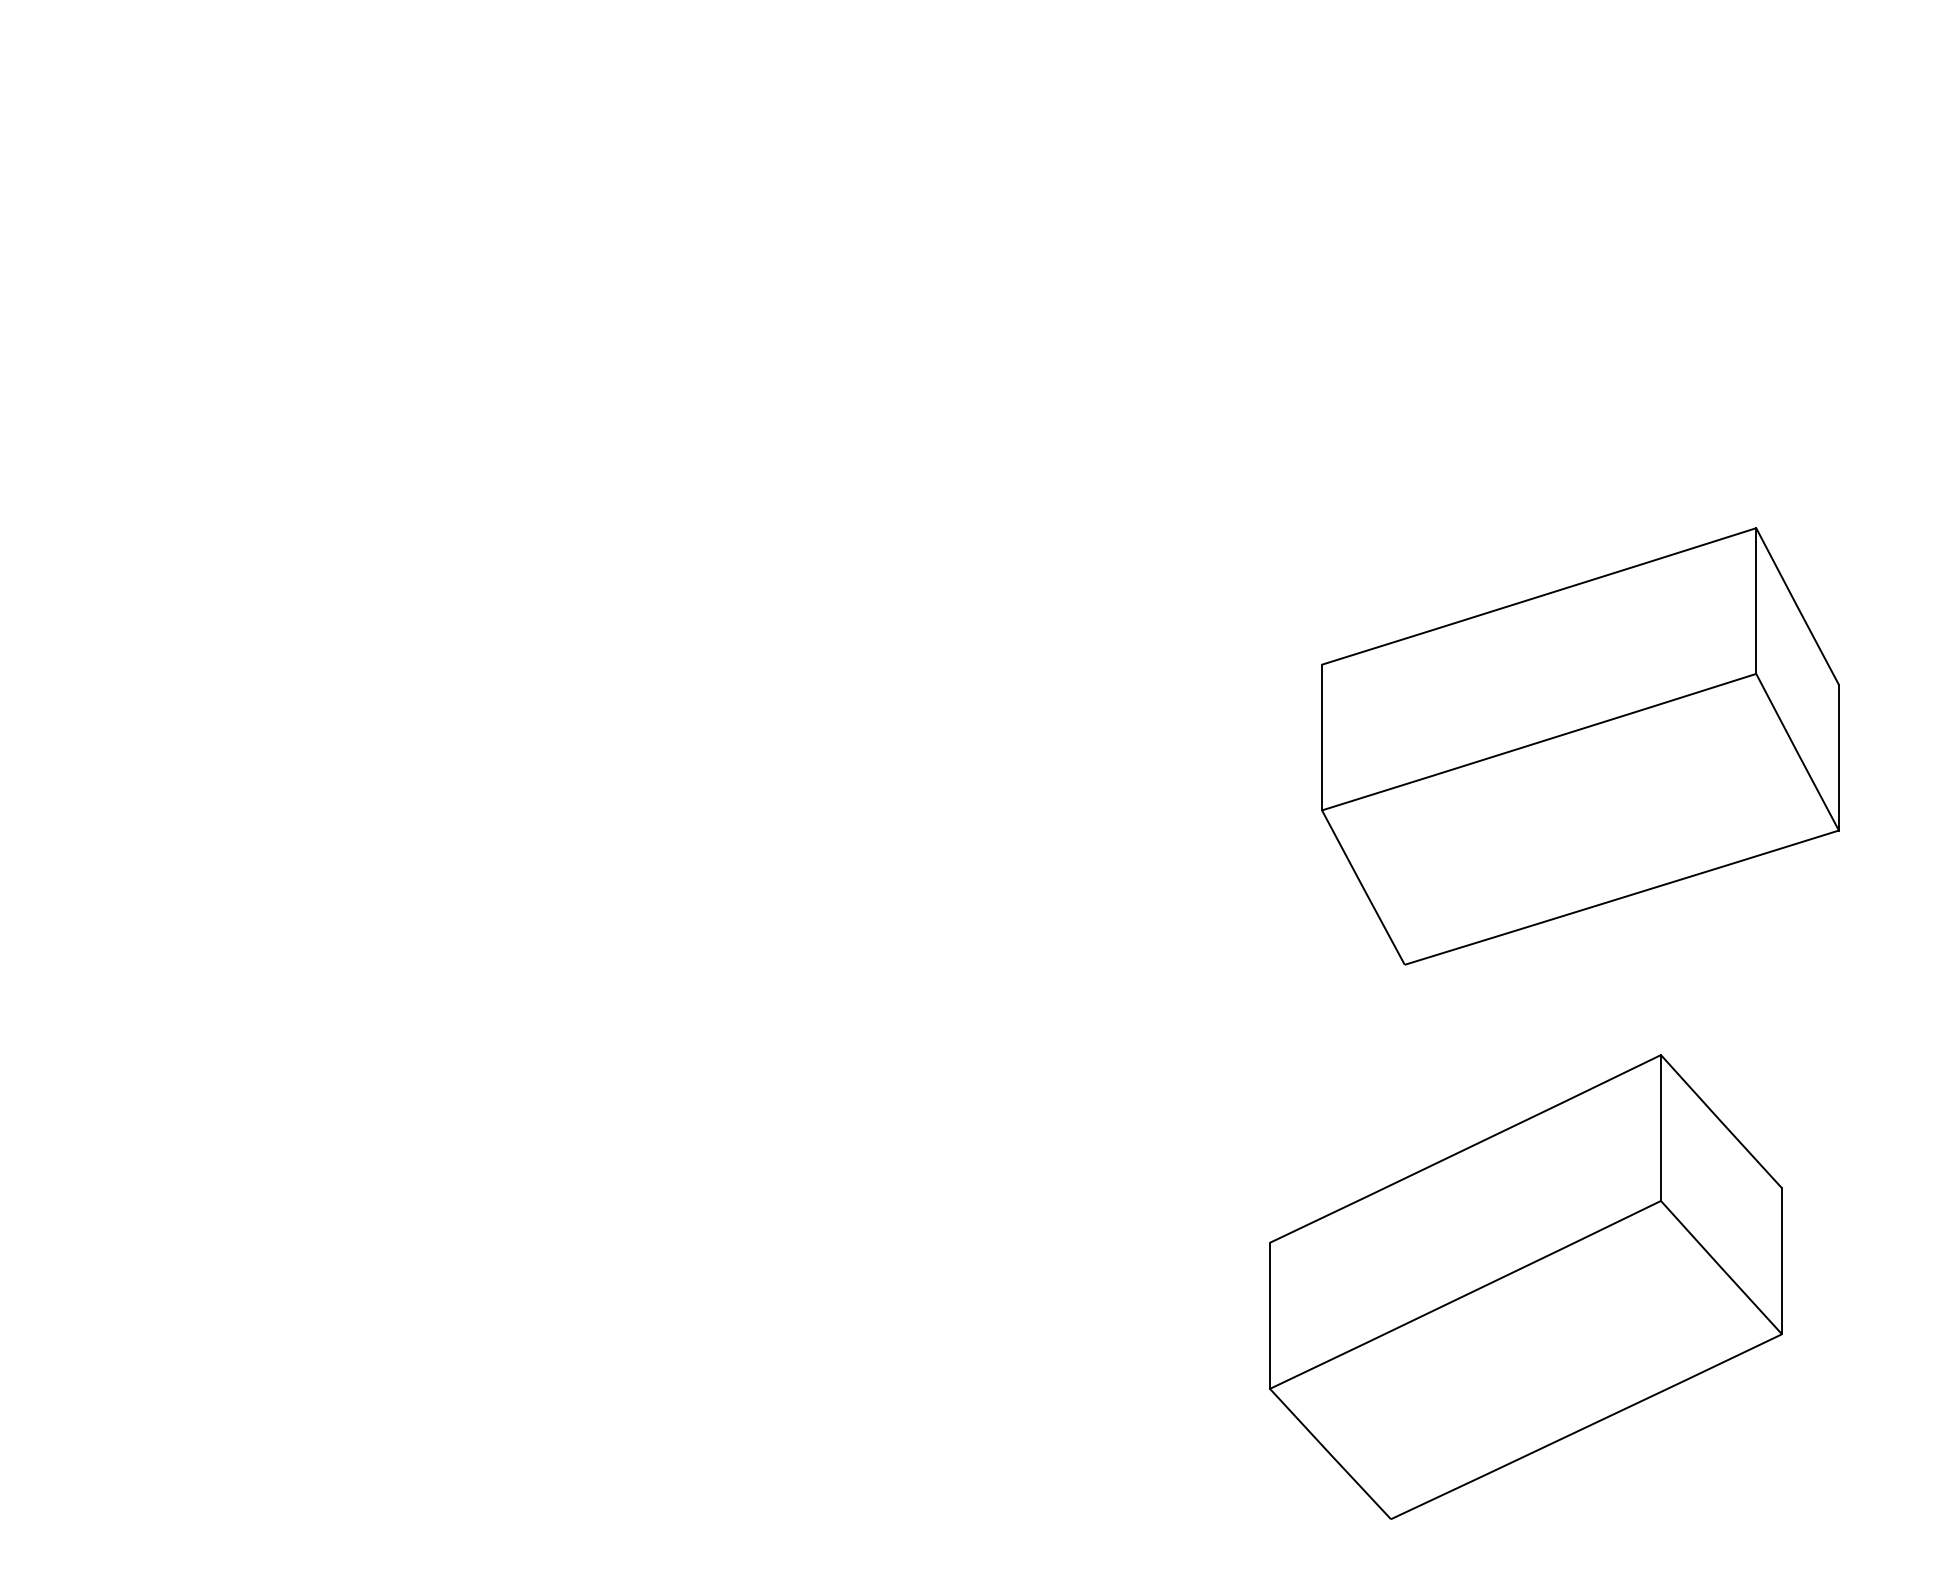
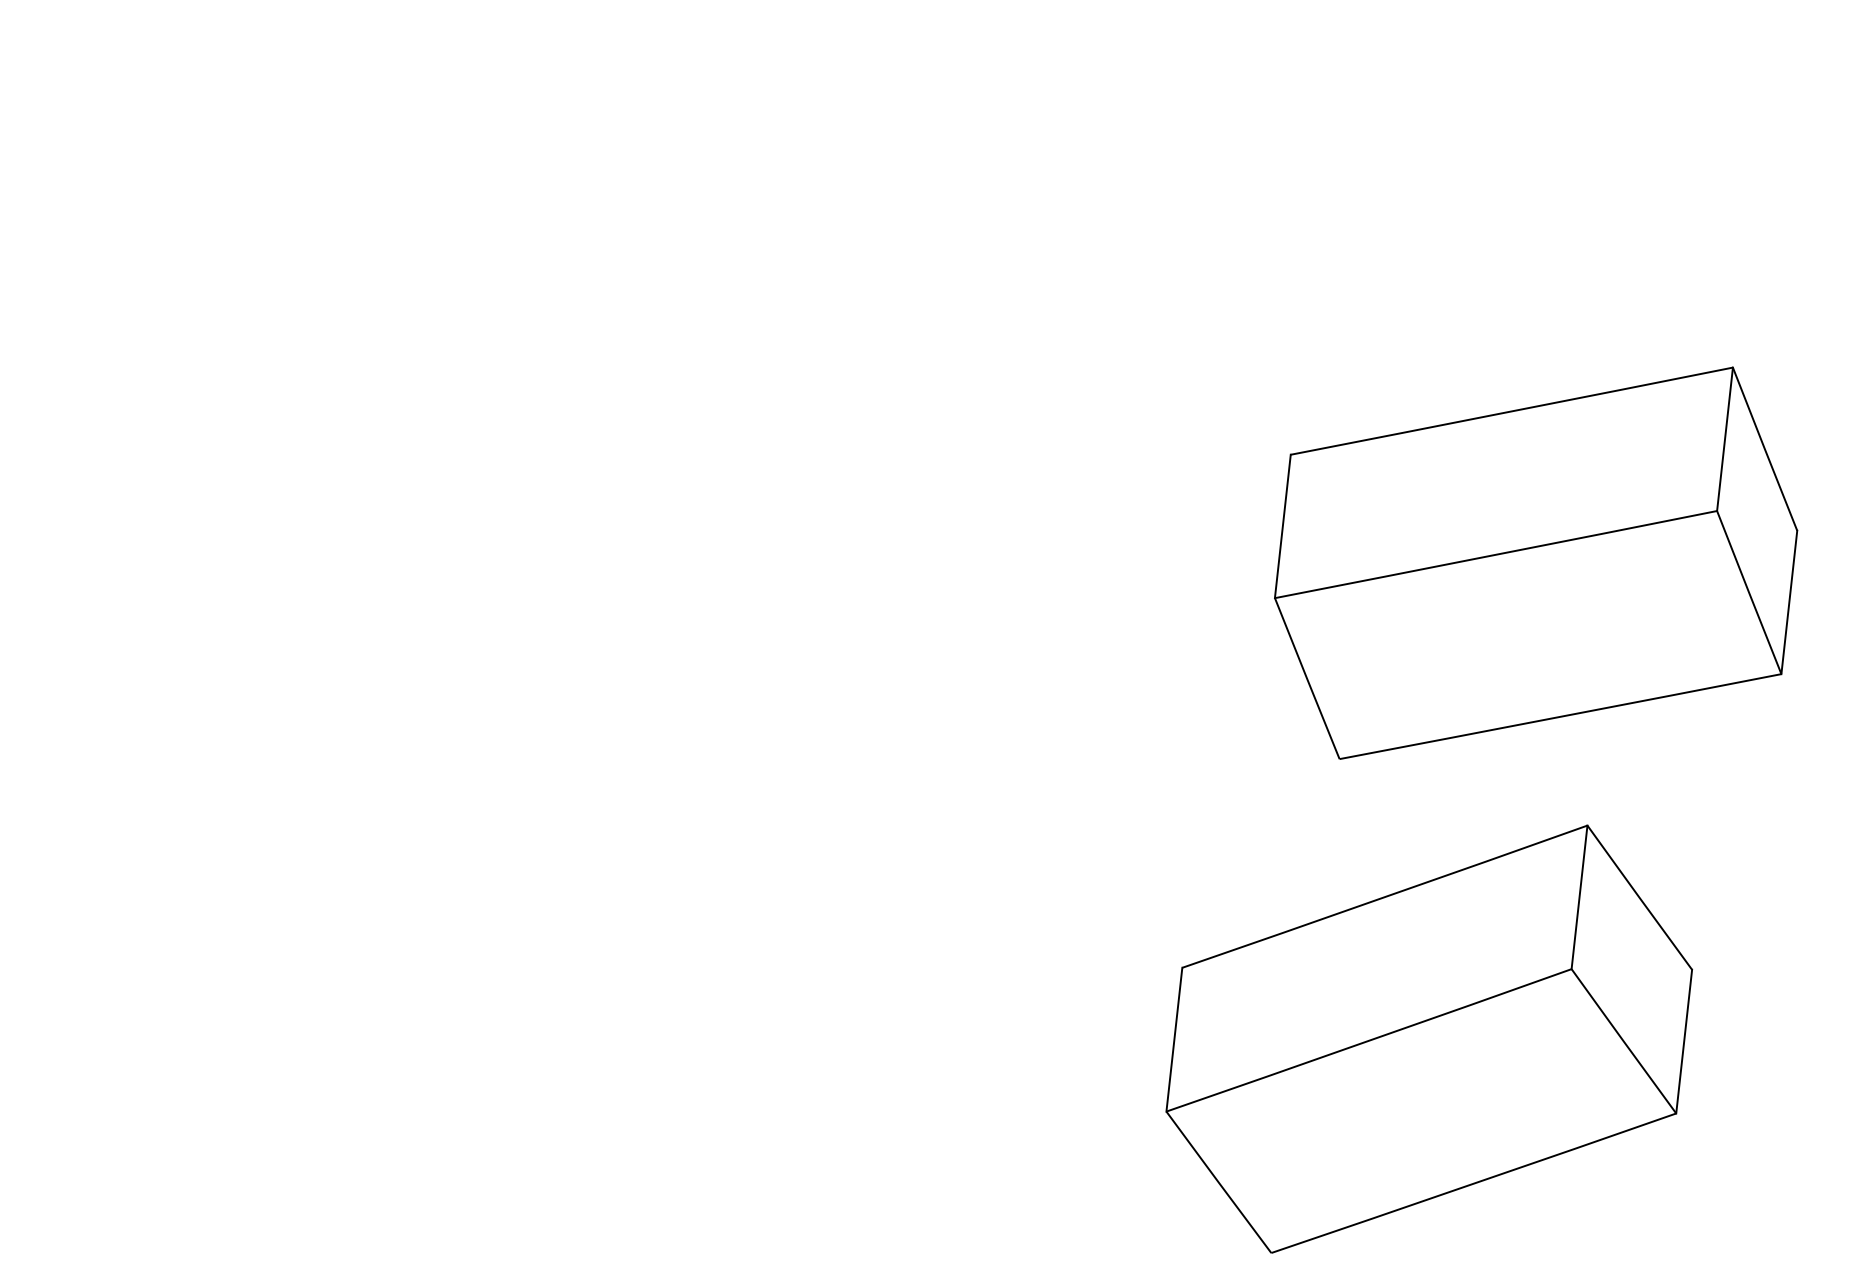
part: (1580, 746) -> (1536, 563), moved

